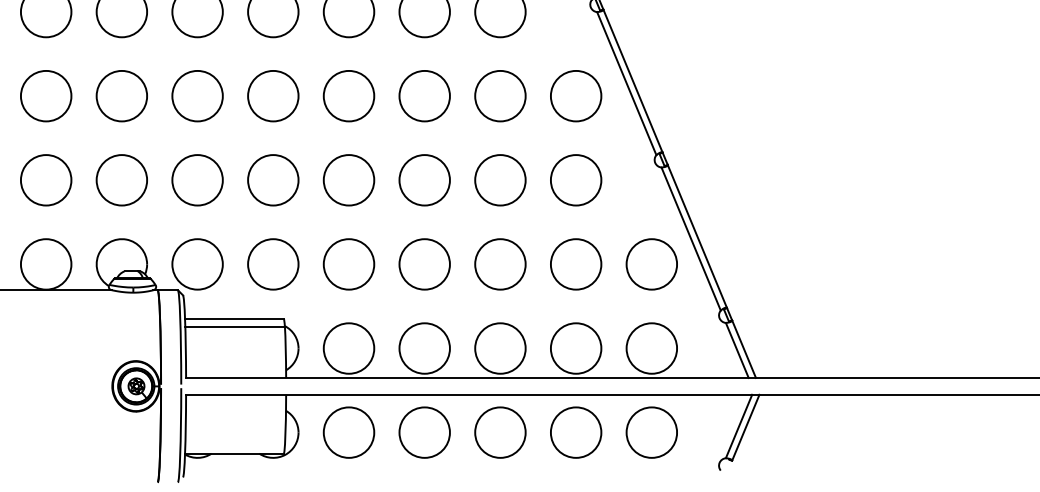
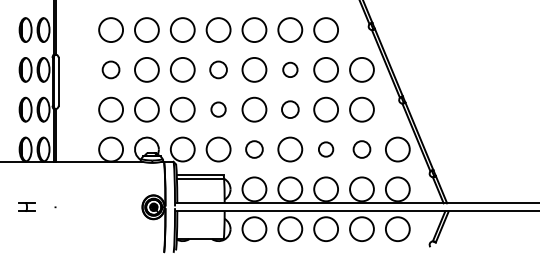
circle: (44, 95) -> (110, 69), size x0.7
circle: (273, 95) -> (218, 69), size x0.7
circle: (425, 95) -> (290, 69), size x0.6
circle: (273, 179) -> (218, 109), size x0.6
circle: (425, 179) -> (290, 109), size x0.7
circle: (349, 264) -> (254, 149), size x0.7
circle: (499, 264) -> (325, 149), size x0.6
circle: (575, 264) -> (361, 149), size x0.7

